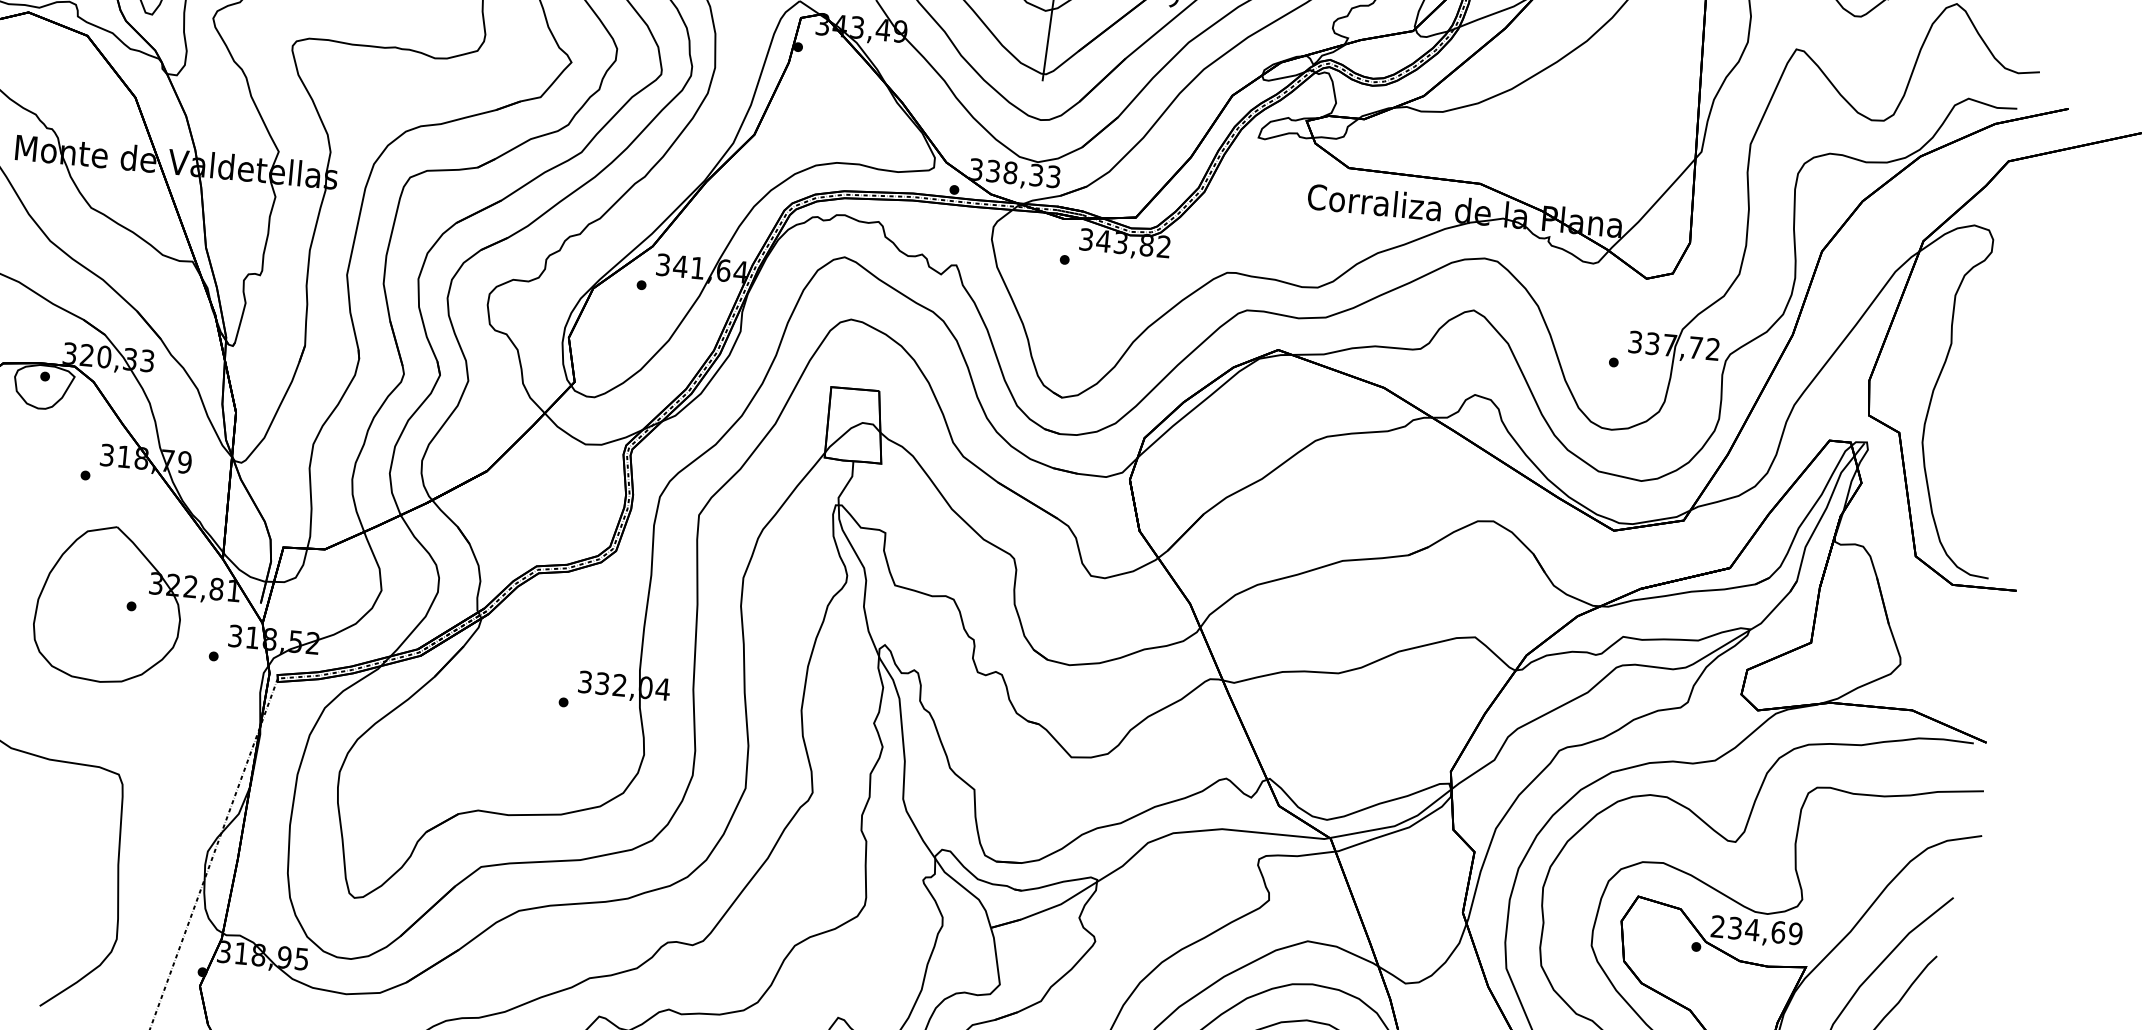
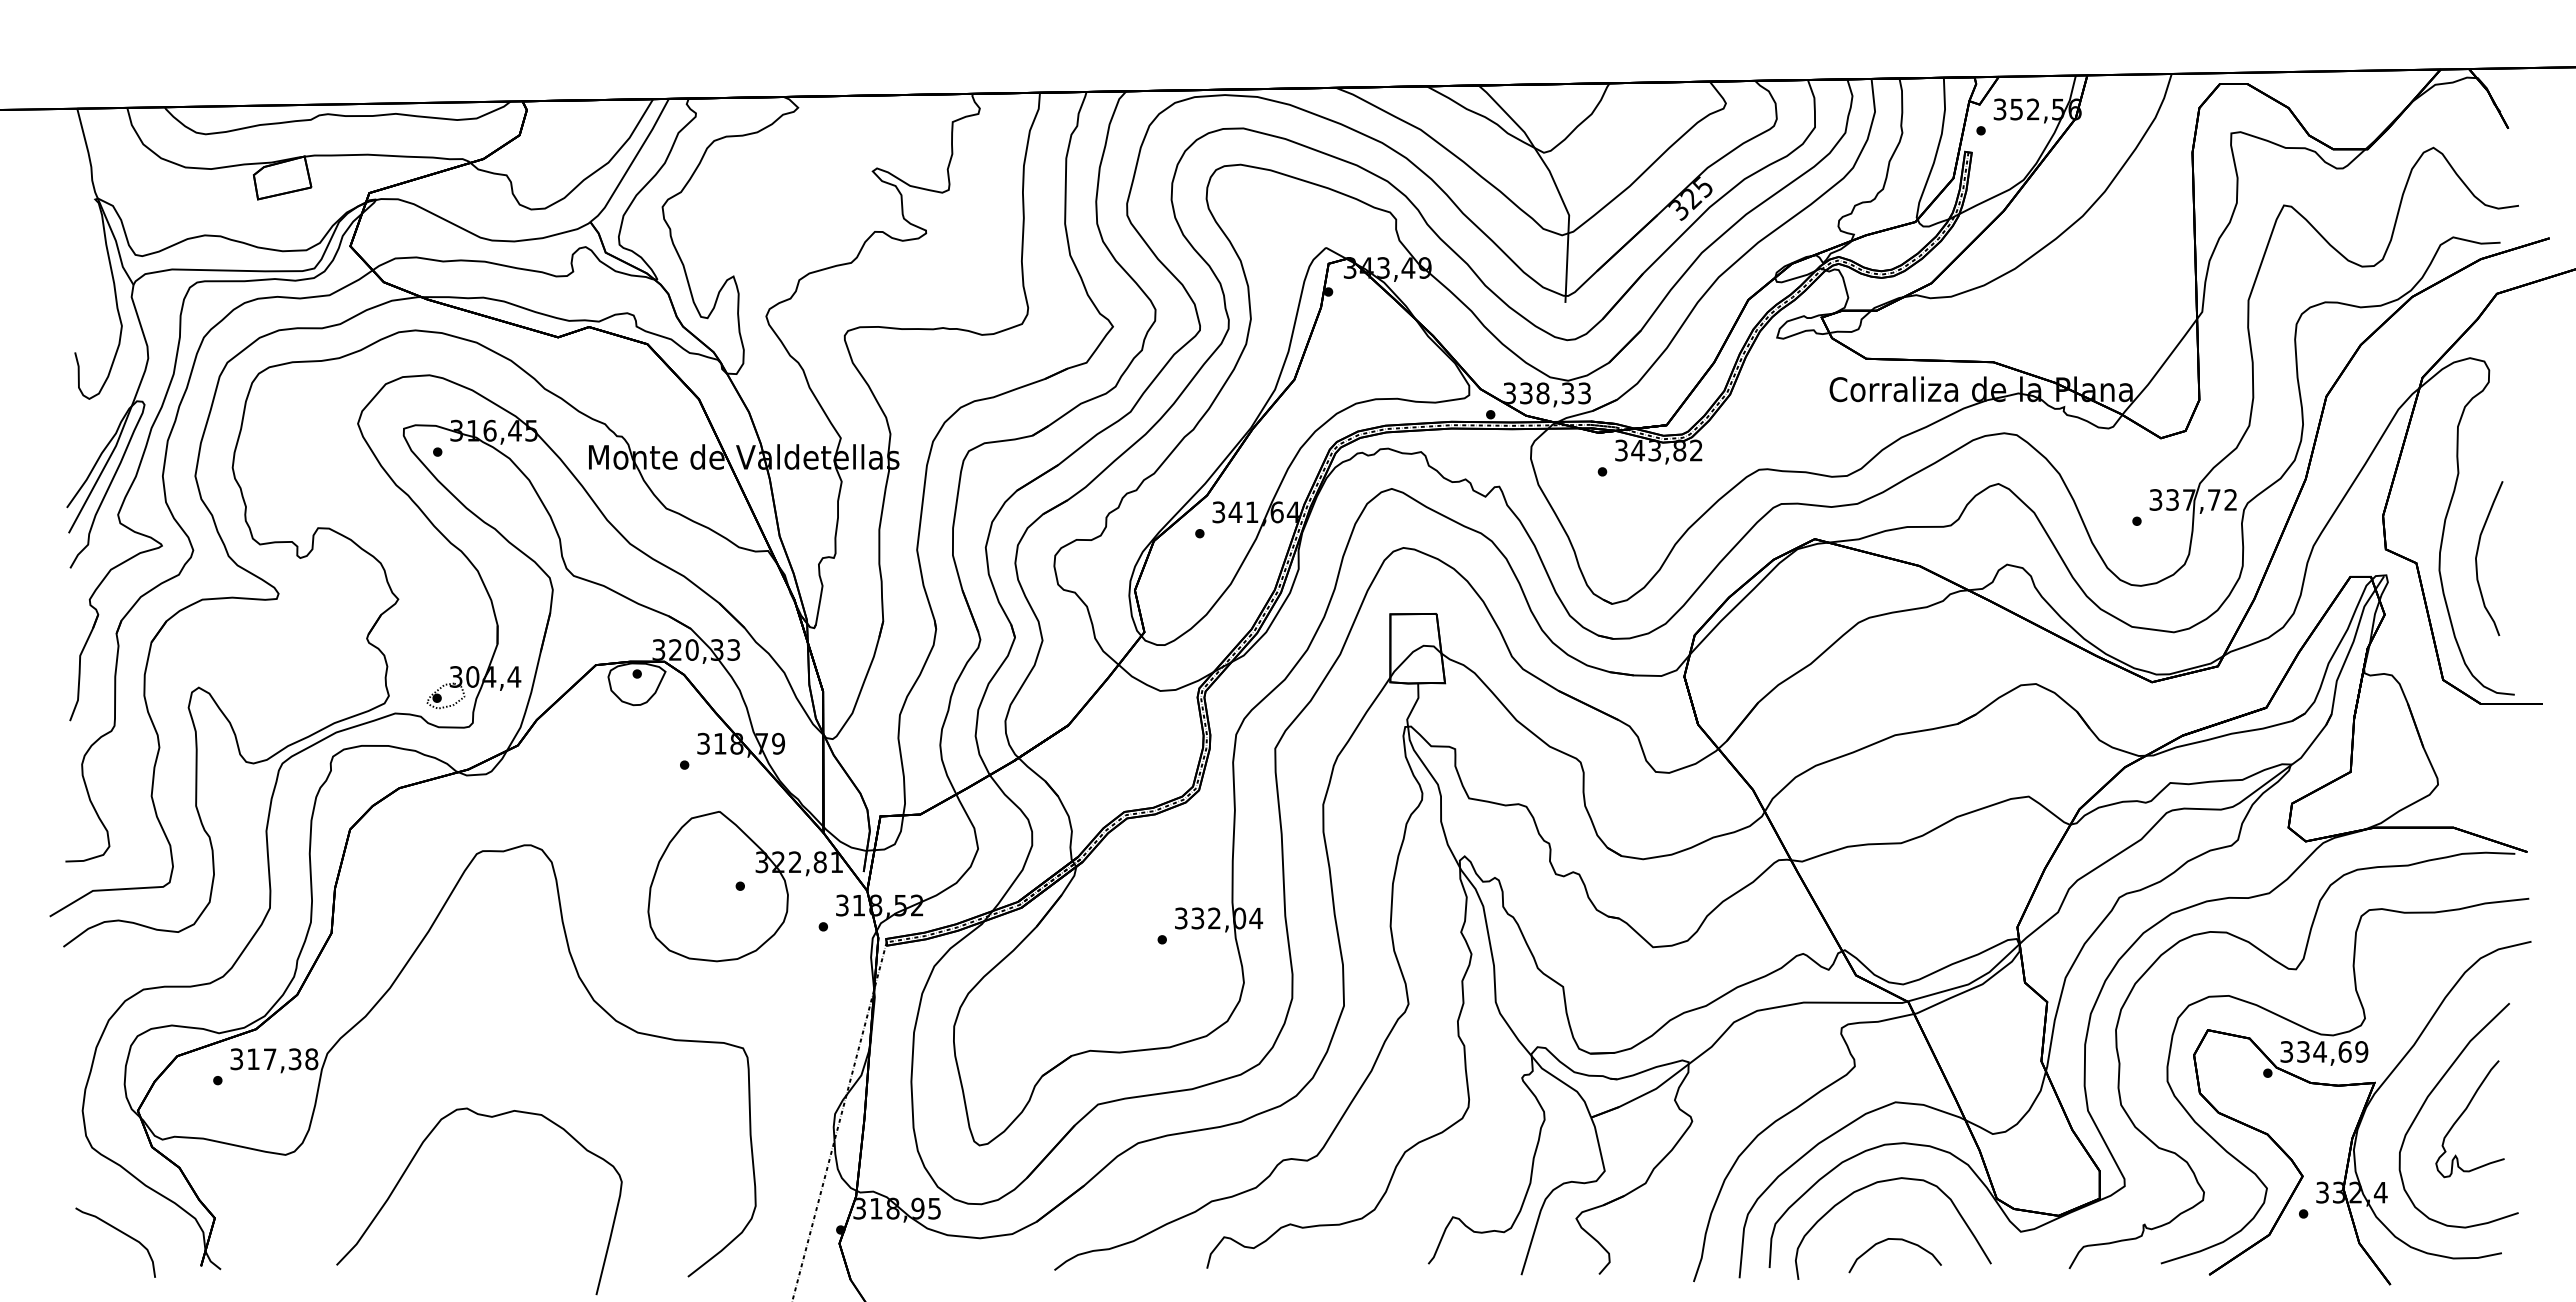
curve: (1963, 432) -> (2477, 557), added
text: (1717, 926) -> (2286, 1051), 234,69 -> 334,69

